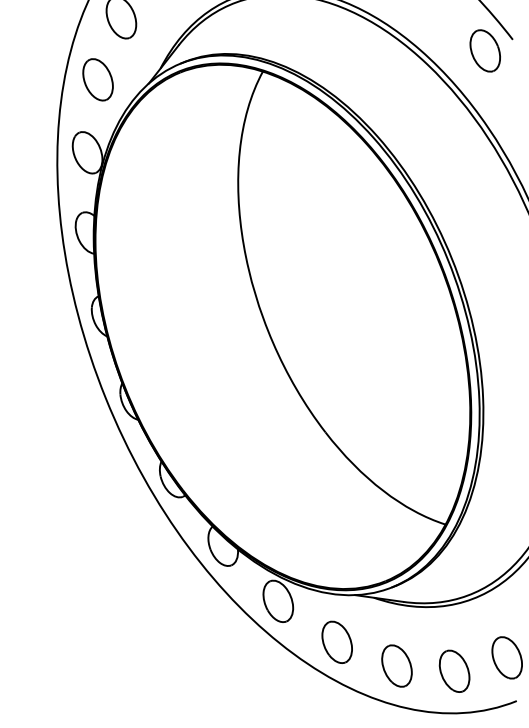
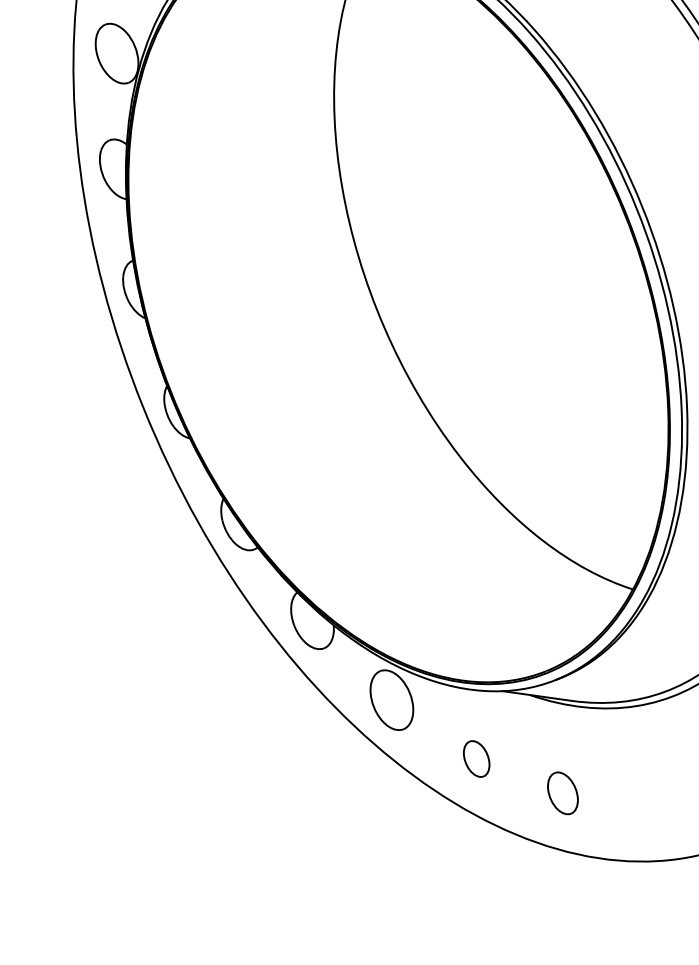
part: (336, 641) -> (475, 757), size x0.6
part: (396, 665) -> (562, 792), size x0.7
part: (454, 670) -> (645, 799), removed

